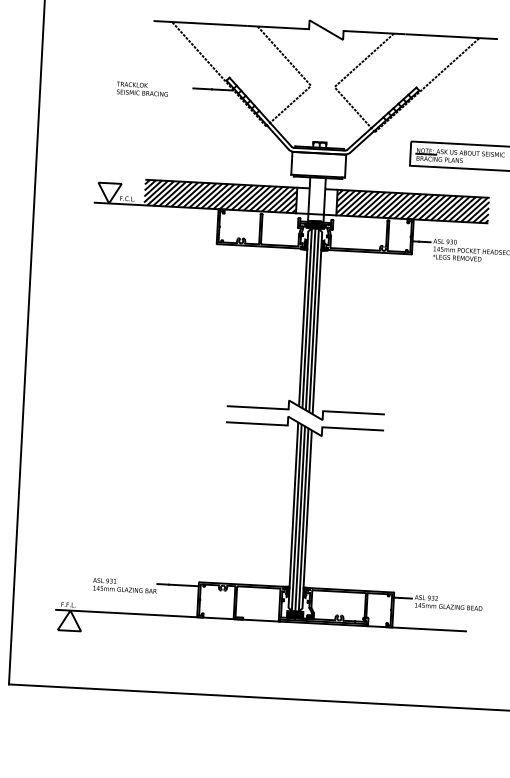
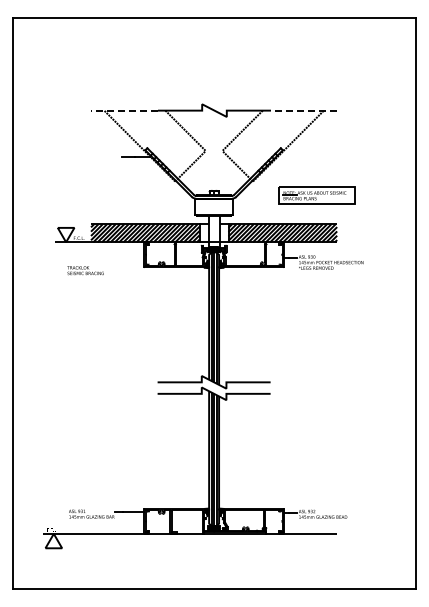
line: (200, 23) -> (124, 110), solid -> dashed
line: (450, 36) -> (303, 110), solid -> dashed
text: (142, 89) -> (85, 270), moved

